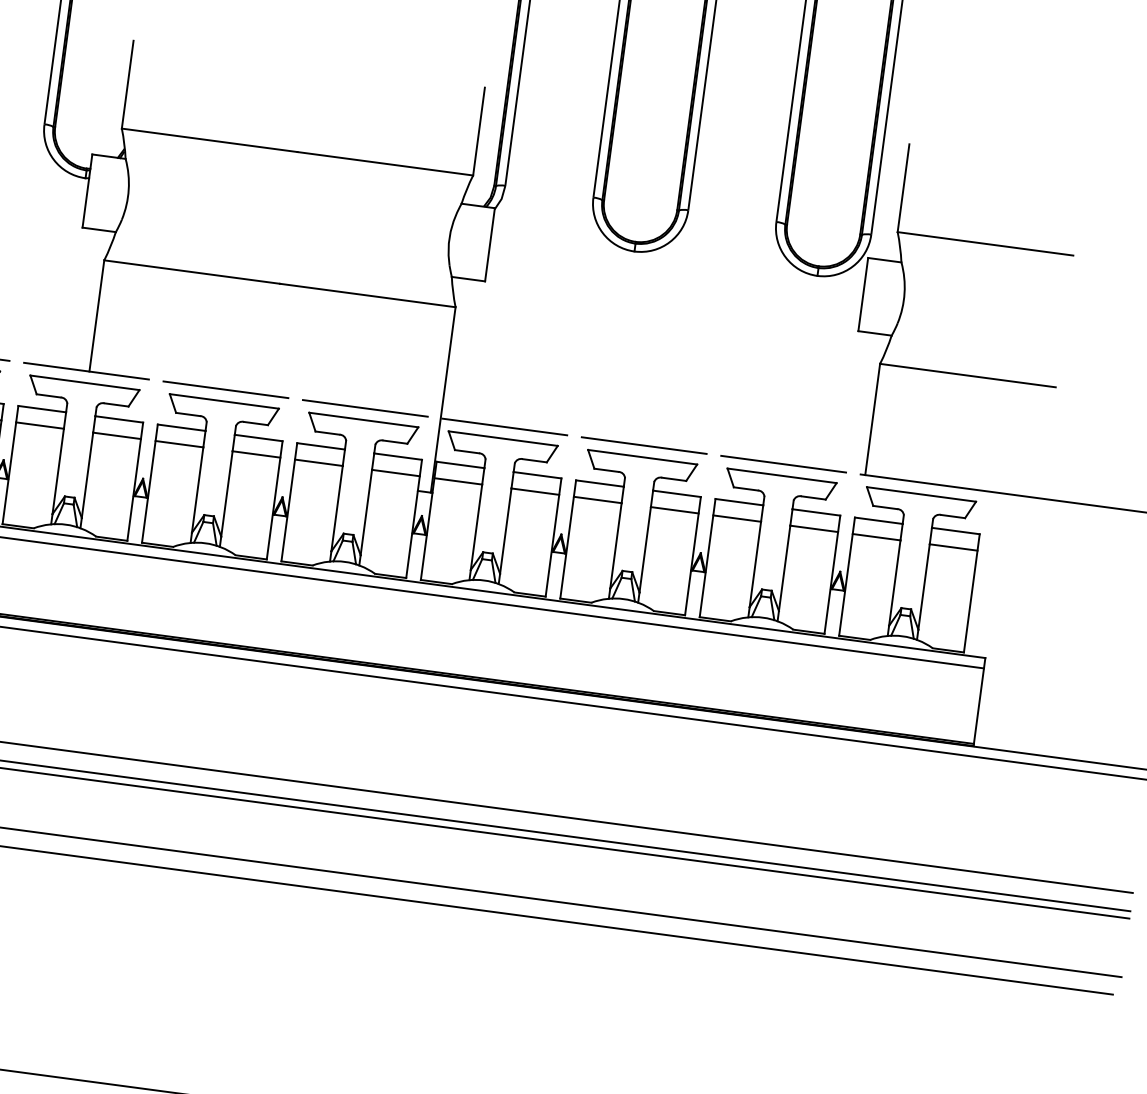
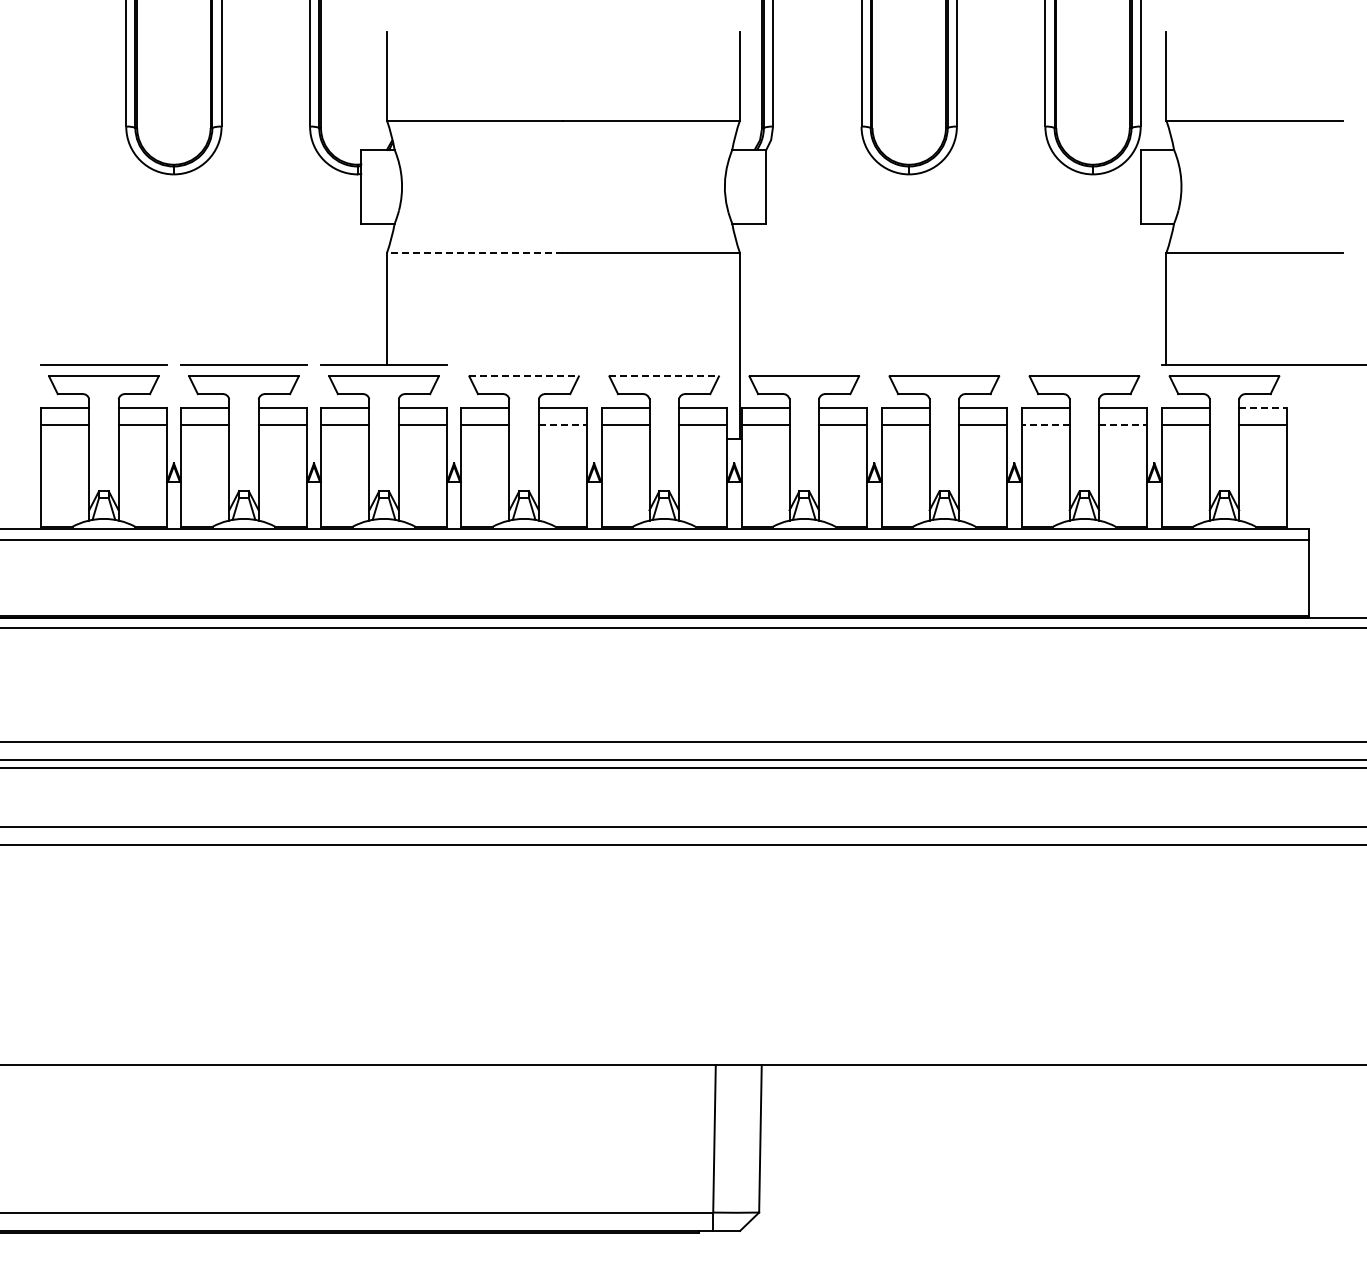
line: (191, 271) -> (474, 252), solid -> dashed
line: (225, 389) -> (523, 364), removed
line: (224, 401) -> (524, 376), solid -> dashed
line: (364, 408) -> (663, 364), removed
line: (364, 420) -> (664, 376), solid -> dashed
line: (504, 426) -> (803, 364), removed
line: (644, 445) -> (944, 364), removed
line: (256, 454) -> (562, 424), solid -> dashed
line: (783, 463) -> (1084, 364), removed
line: (736, 518) -> (1045, 424), solid -> dashed
line: (814, 528) -> (1123, 424), solid -> dashed
line: (956, 531) -> (1263, 408), solid -> dashed

